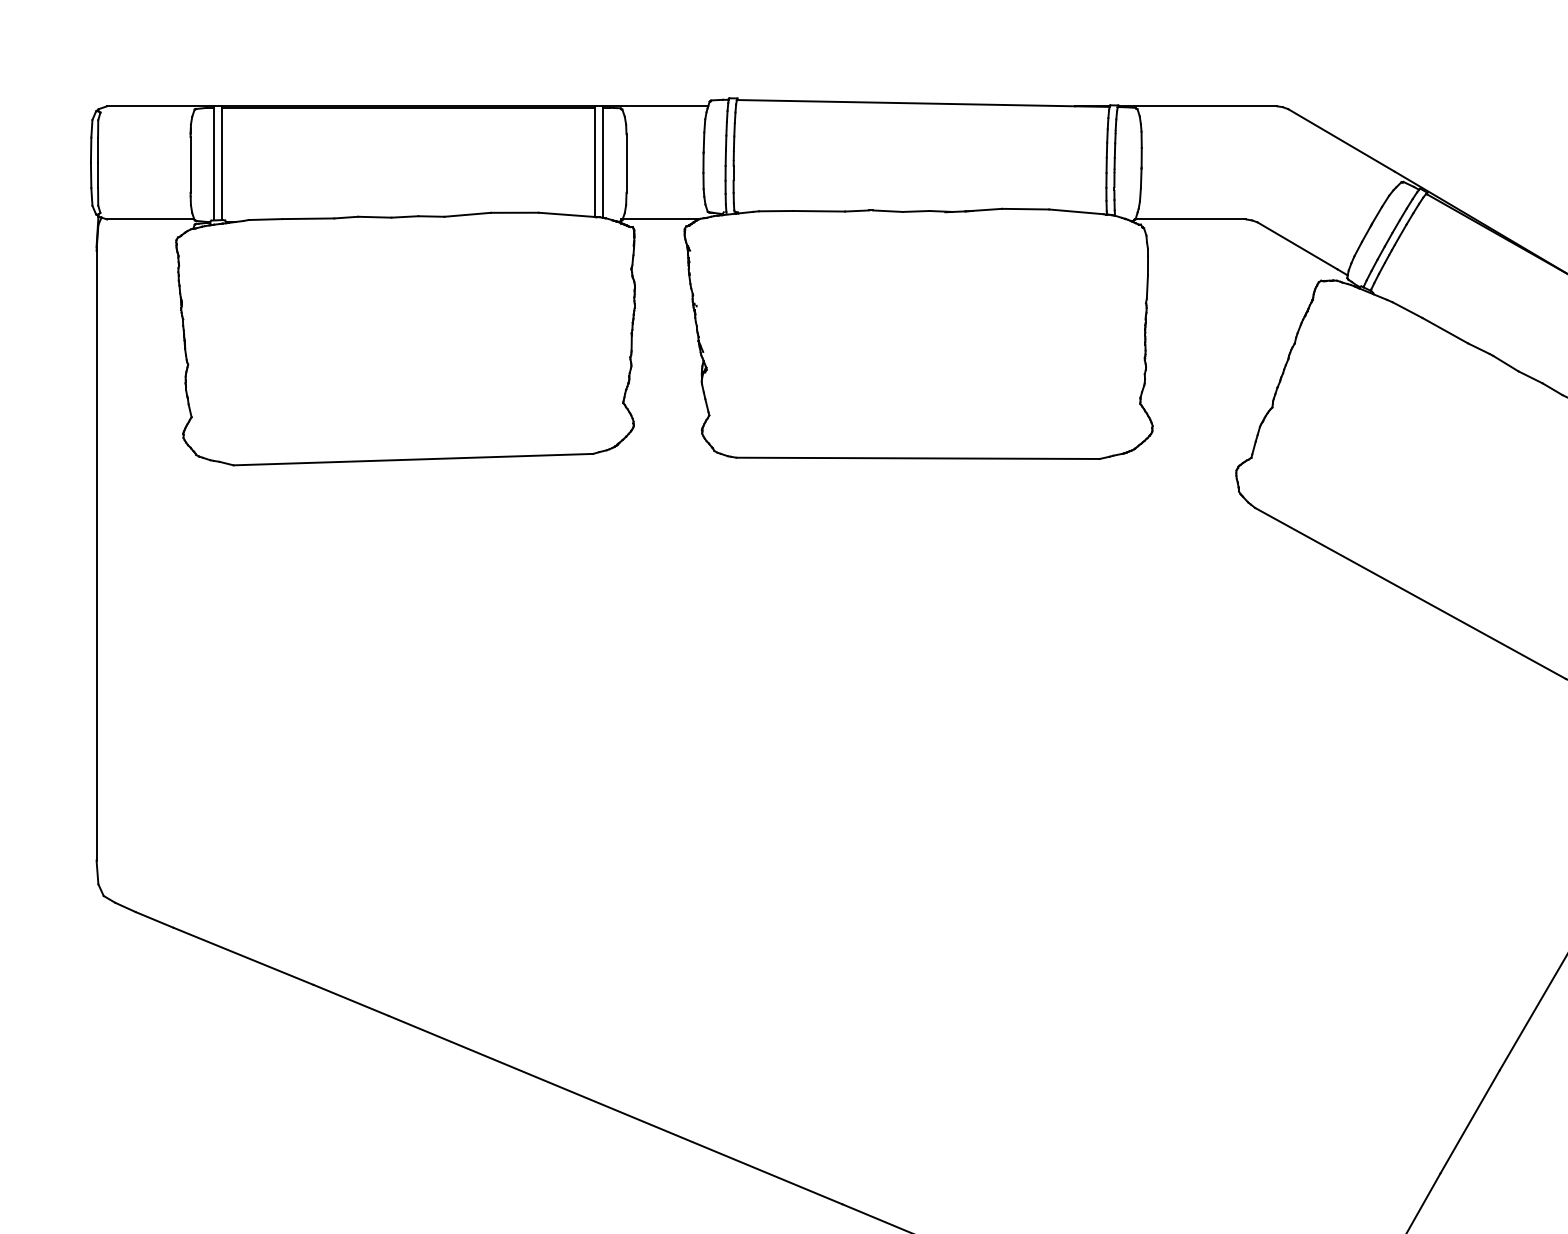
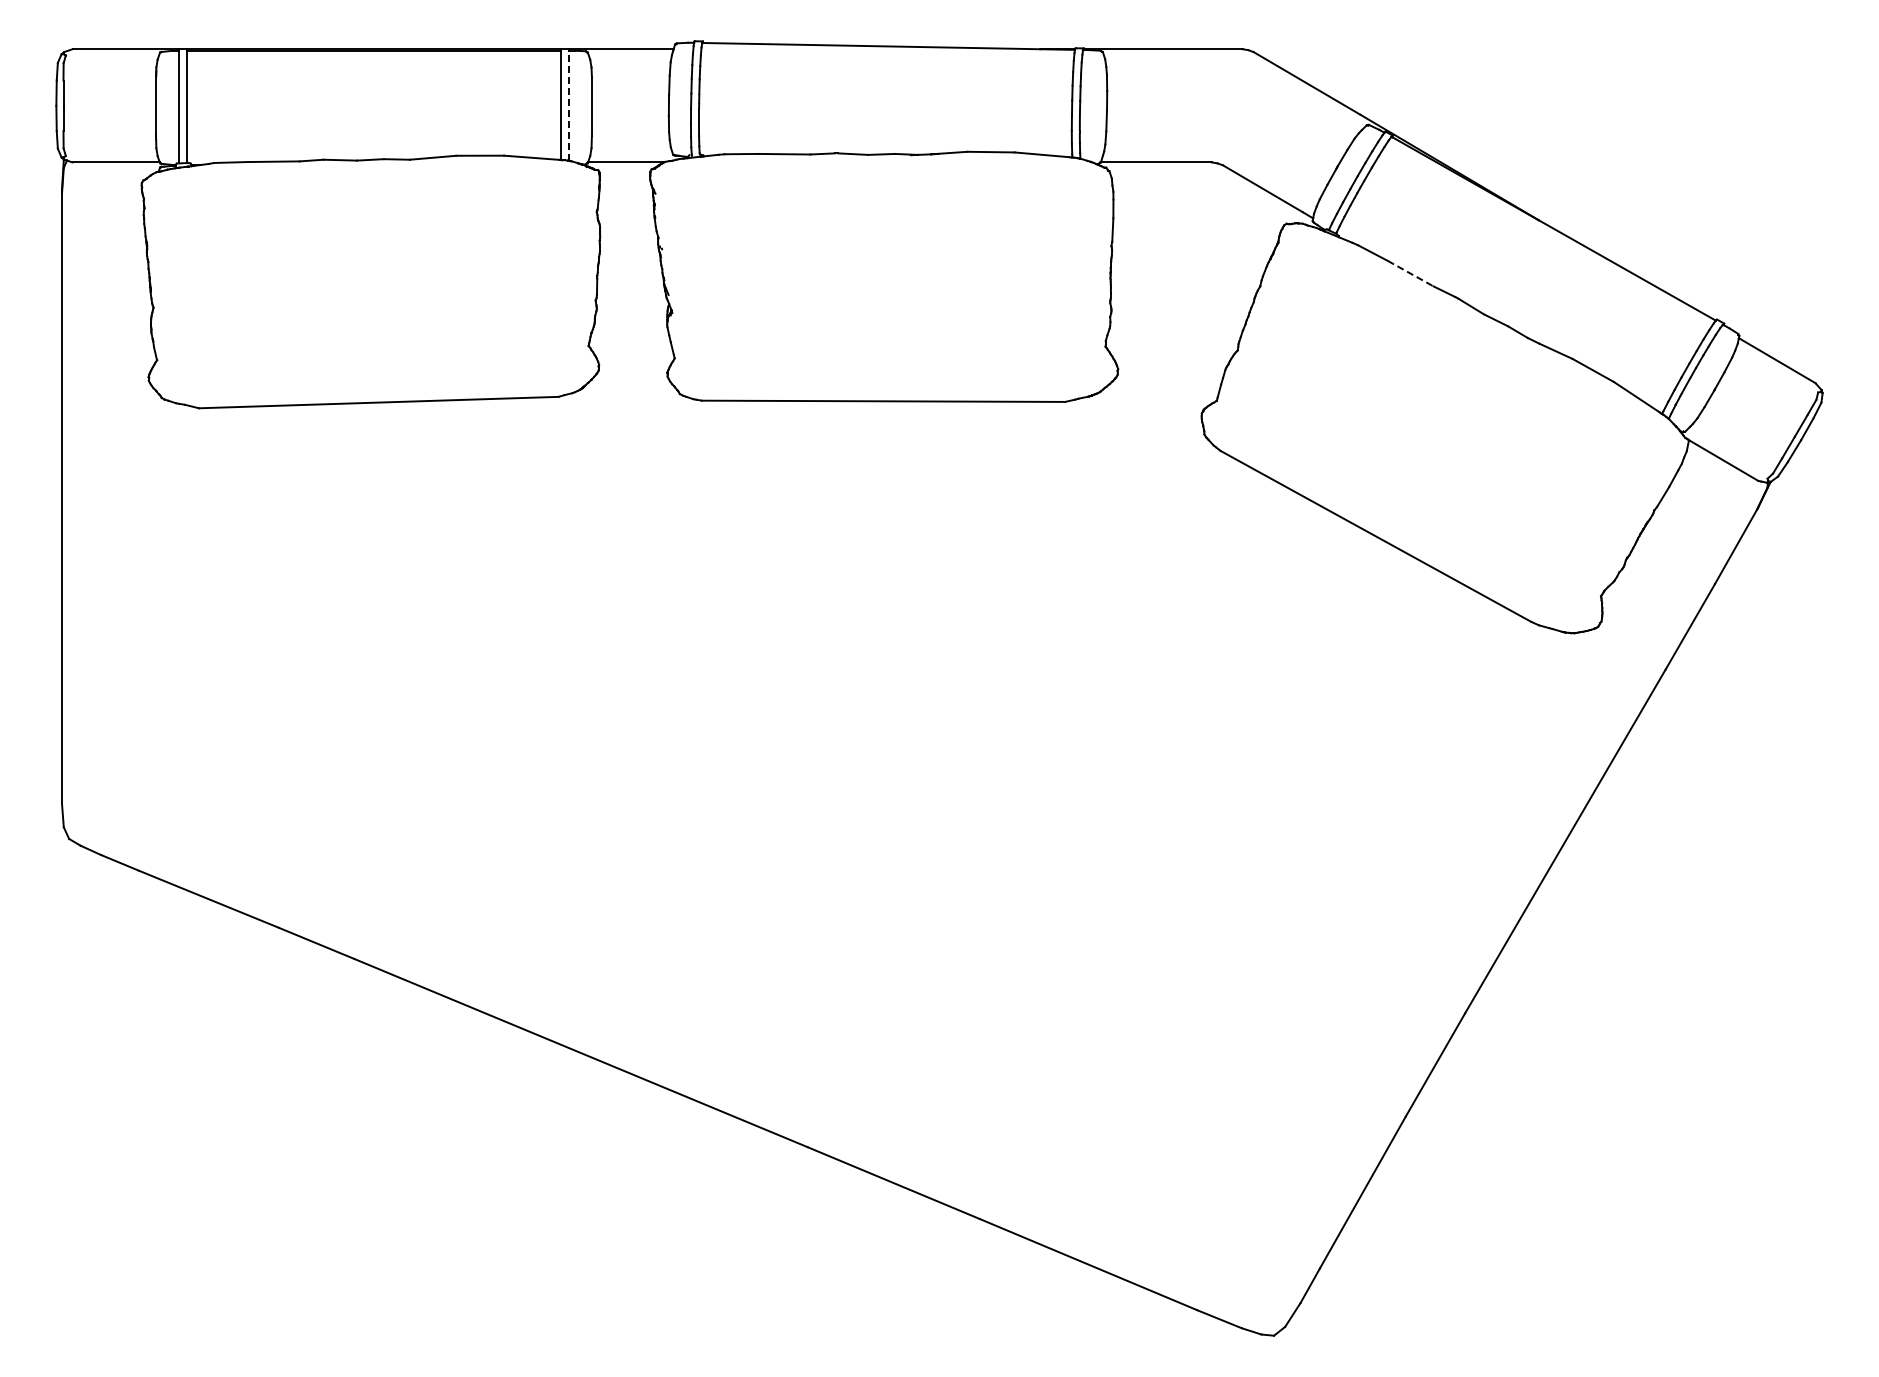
line: (603, 162) -> (568, 105), solid -> dashed
line: (1446, 330) -> (1411, 273), solid -> dashed

